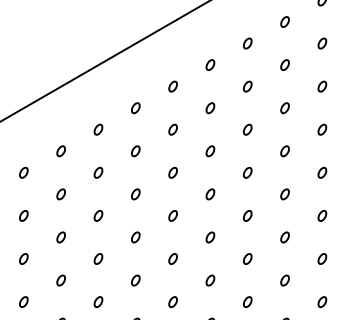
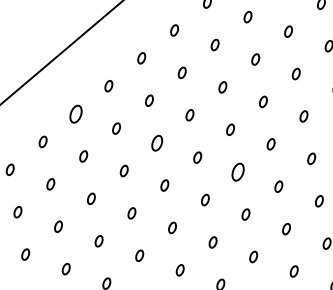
part: (98, 129) -> (75, 113), size x1.6
part: (172, 172) -> (156, 142), size x1.4
part: (247, 215) -> (237, 171), size x1.6

